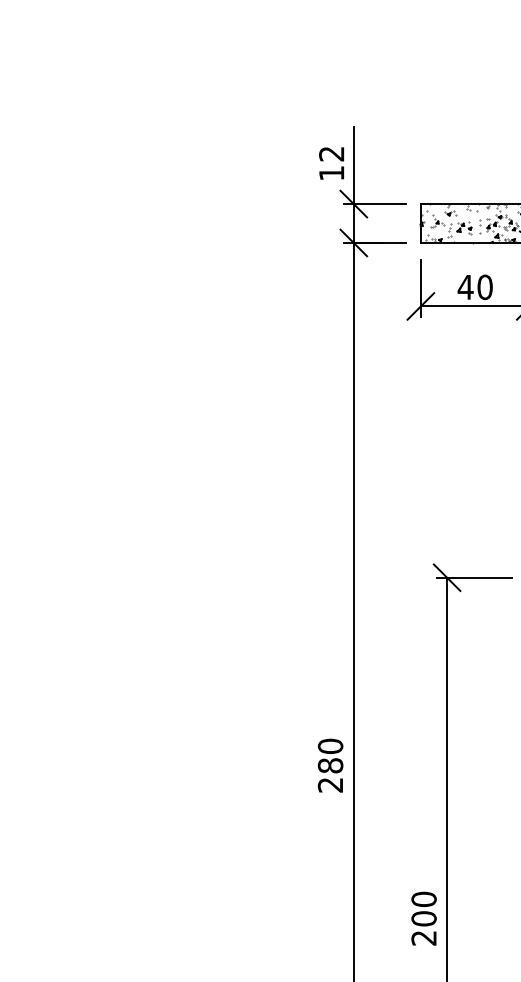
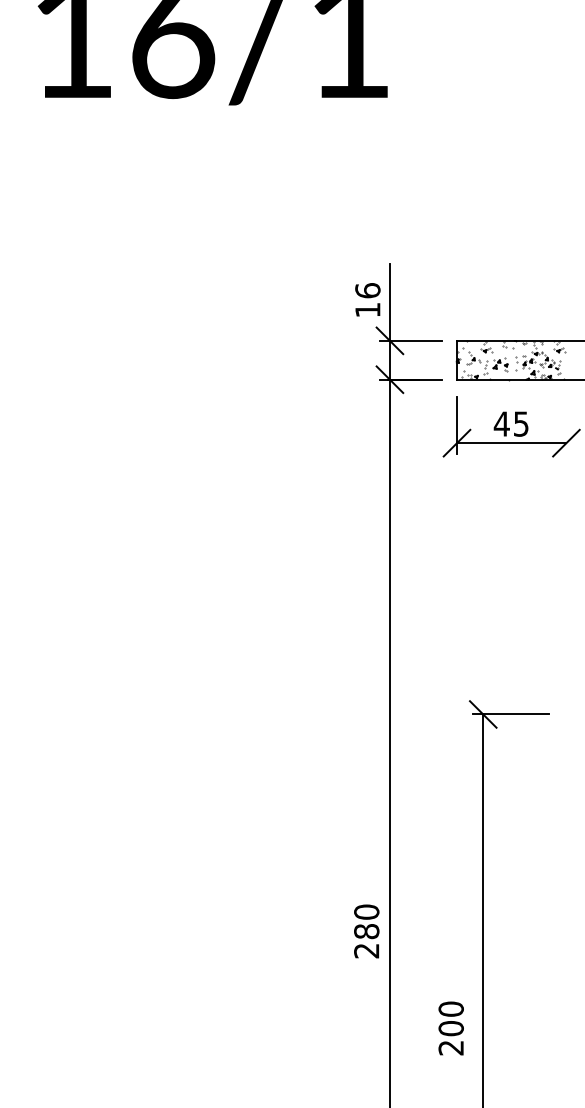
text: (331, 153) -> (367, 290), 12 -> 16
text: (484, 286) -> (520, 423), 40 -> 45
text: (330, 765) -> (366, 931), moved
text: (423, 918) -> (450, 1028), moved

